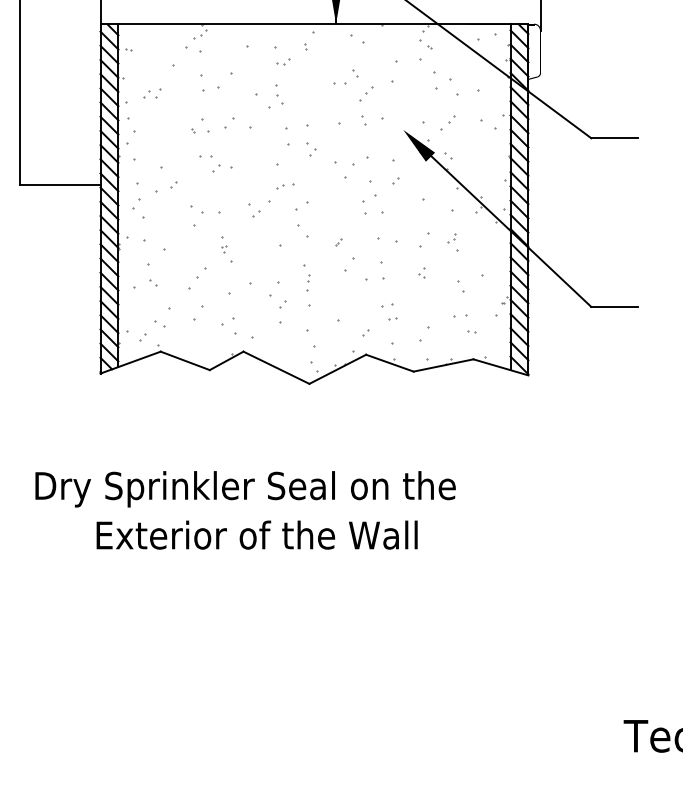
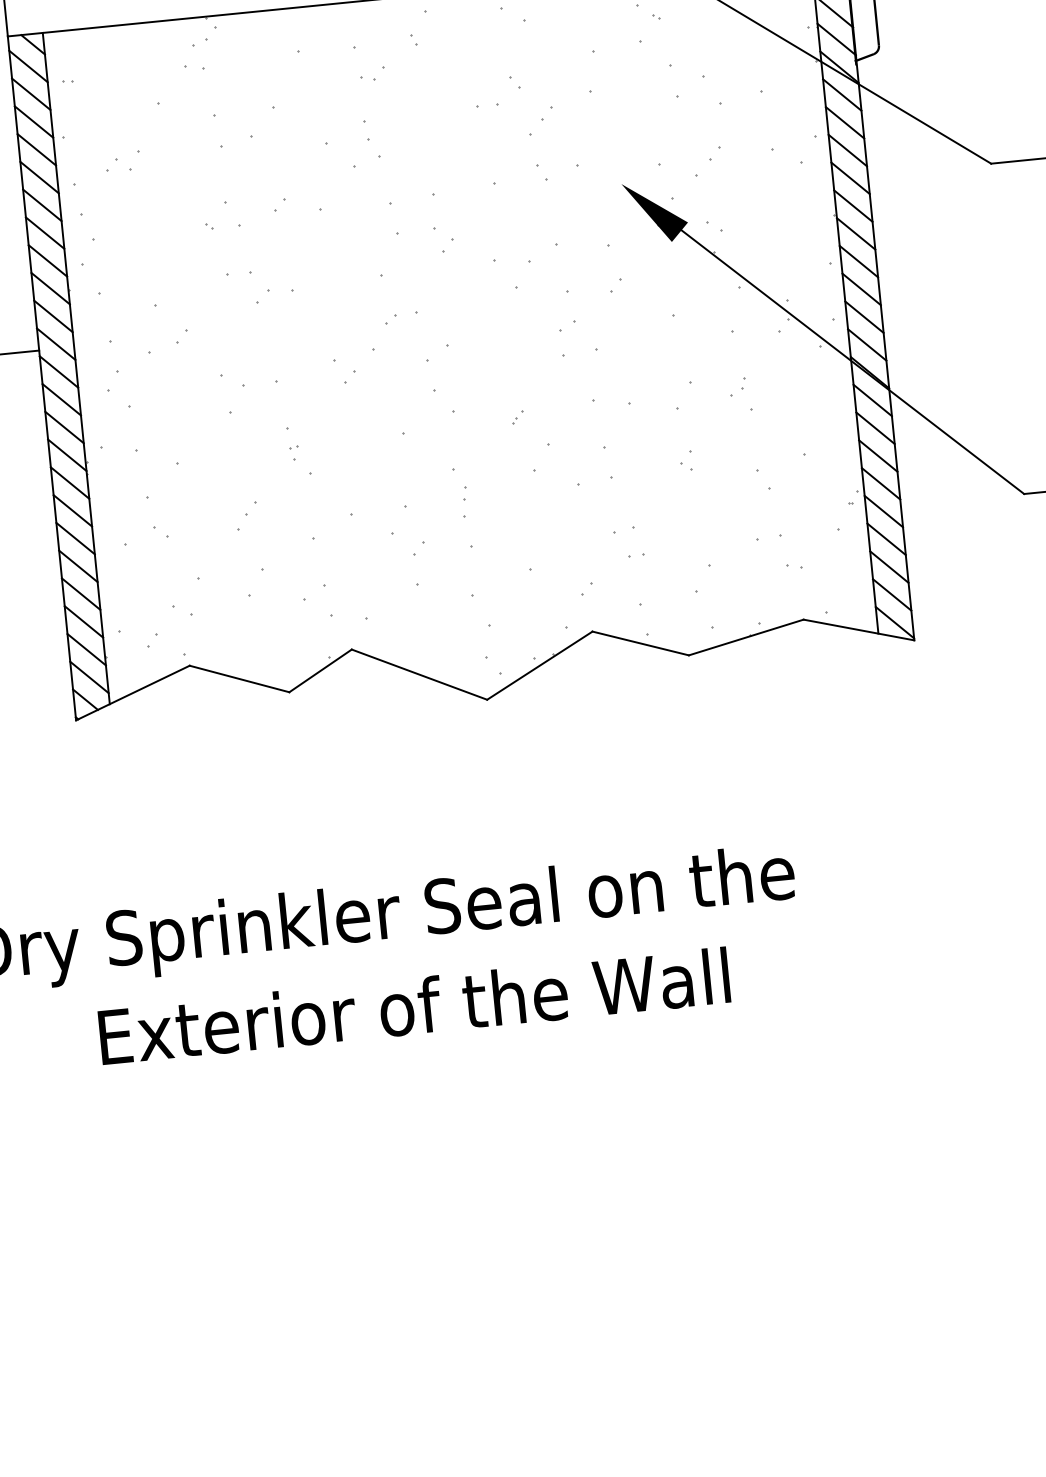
part: (193, 49) -> (194, 67), size x0.62
part: (229, 123) -> (279, 205), size x0.62
part: (368, 198) -> (566, 325), size x0.62
part: (197, 278) -> (247, 515), size x0.62

